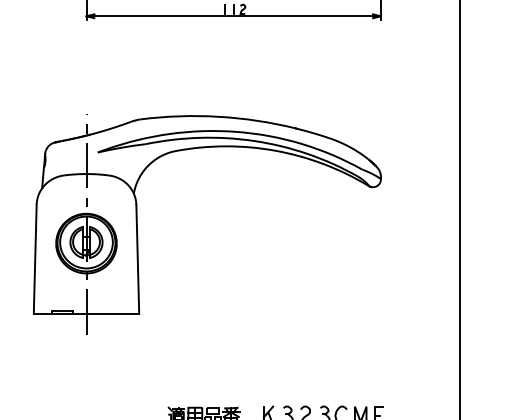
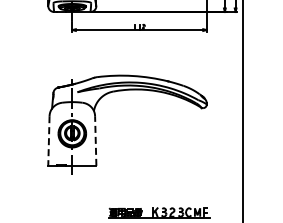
line: (34, 260) -> (48, 141), solid -> dashed
line: (137, 260) -> (95, 141), solid -> dashed

